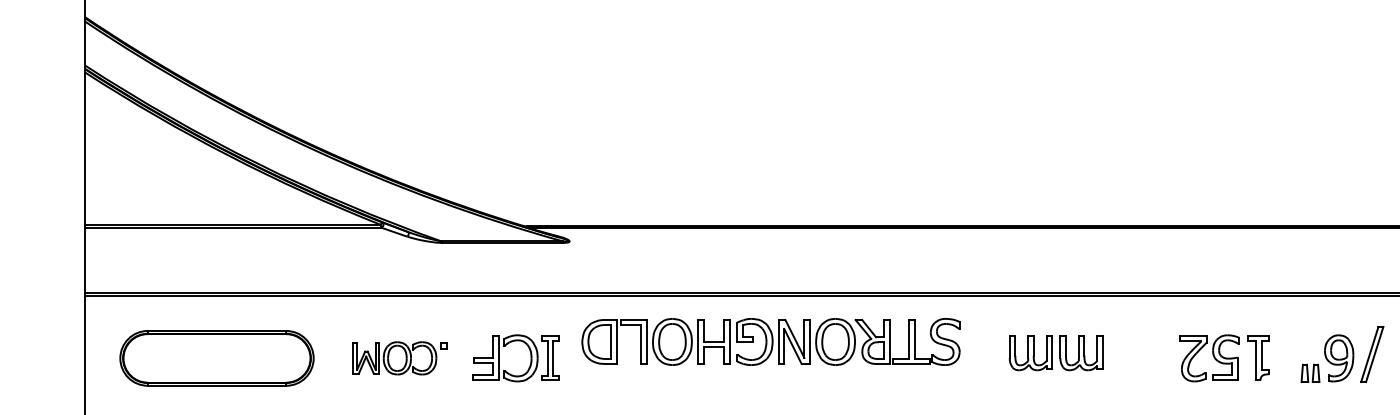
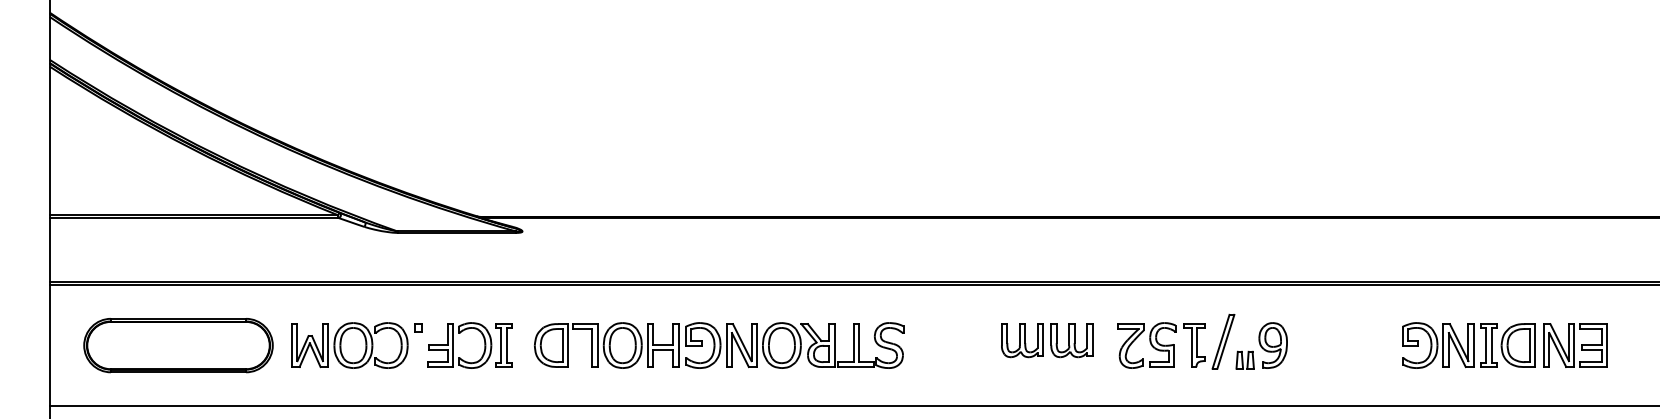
part: (771, 341) -> (719, 345), moved
part: (1056, 353) -> (1047, 340), moved
part: (1372, 354) -> (1223, 341), moved
part: (399, 358) -> (356, 345), size x1.43

